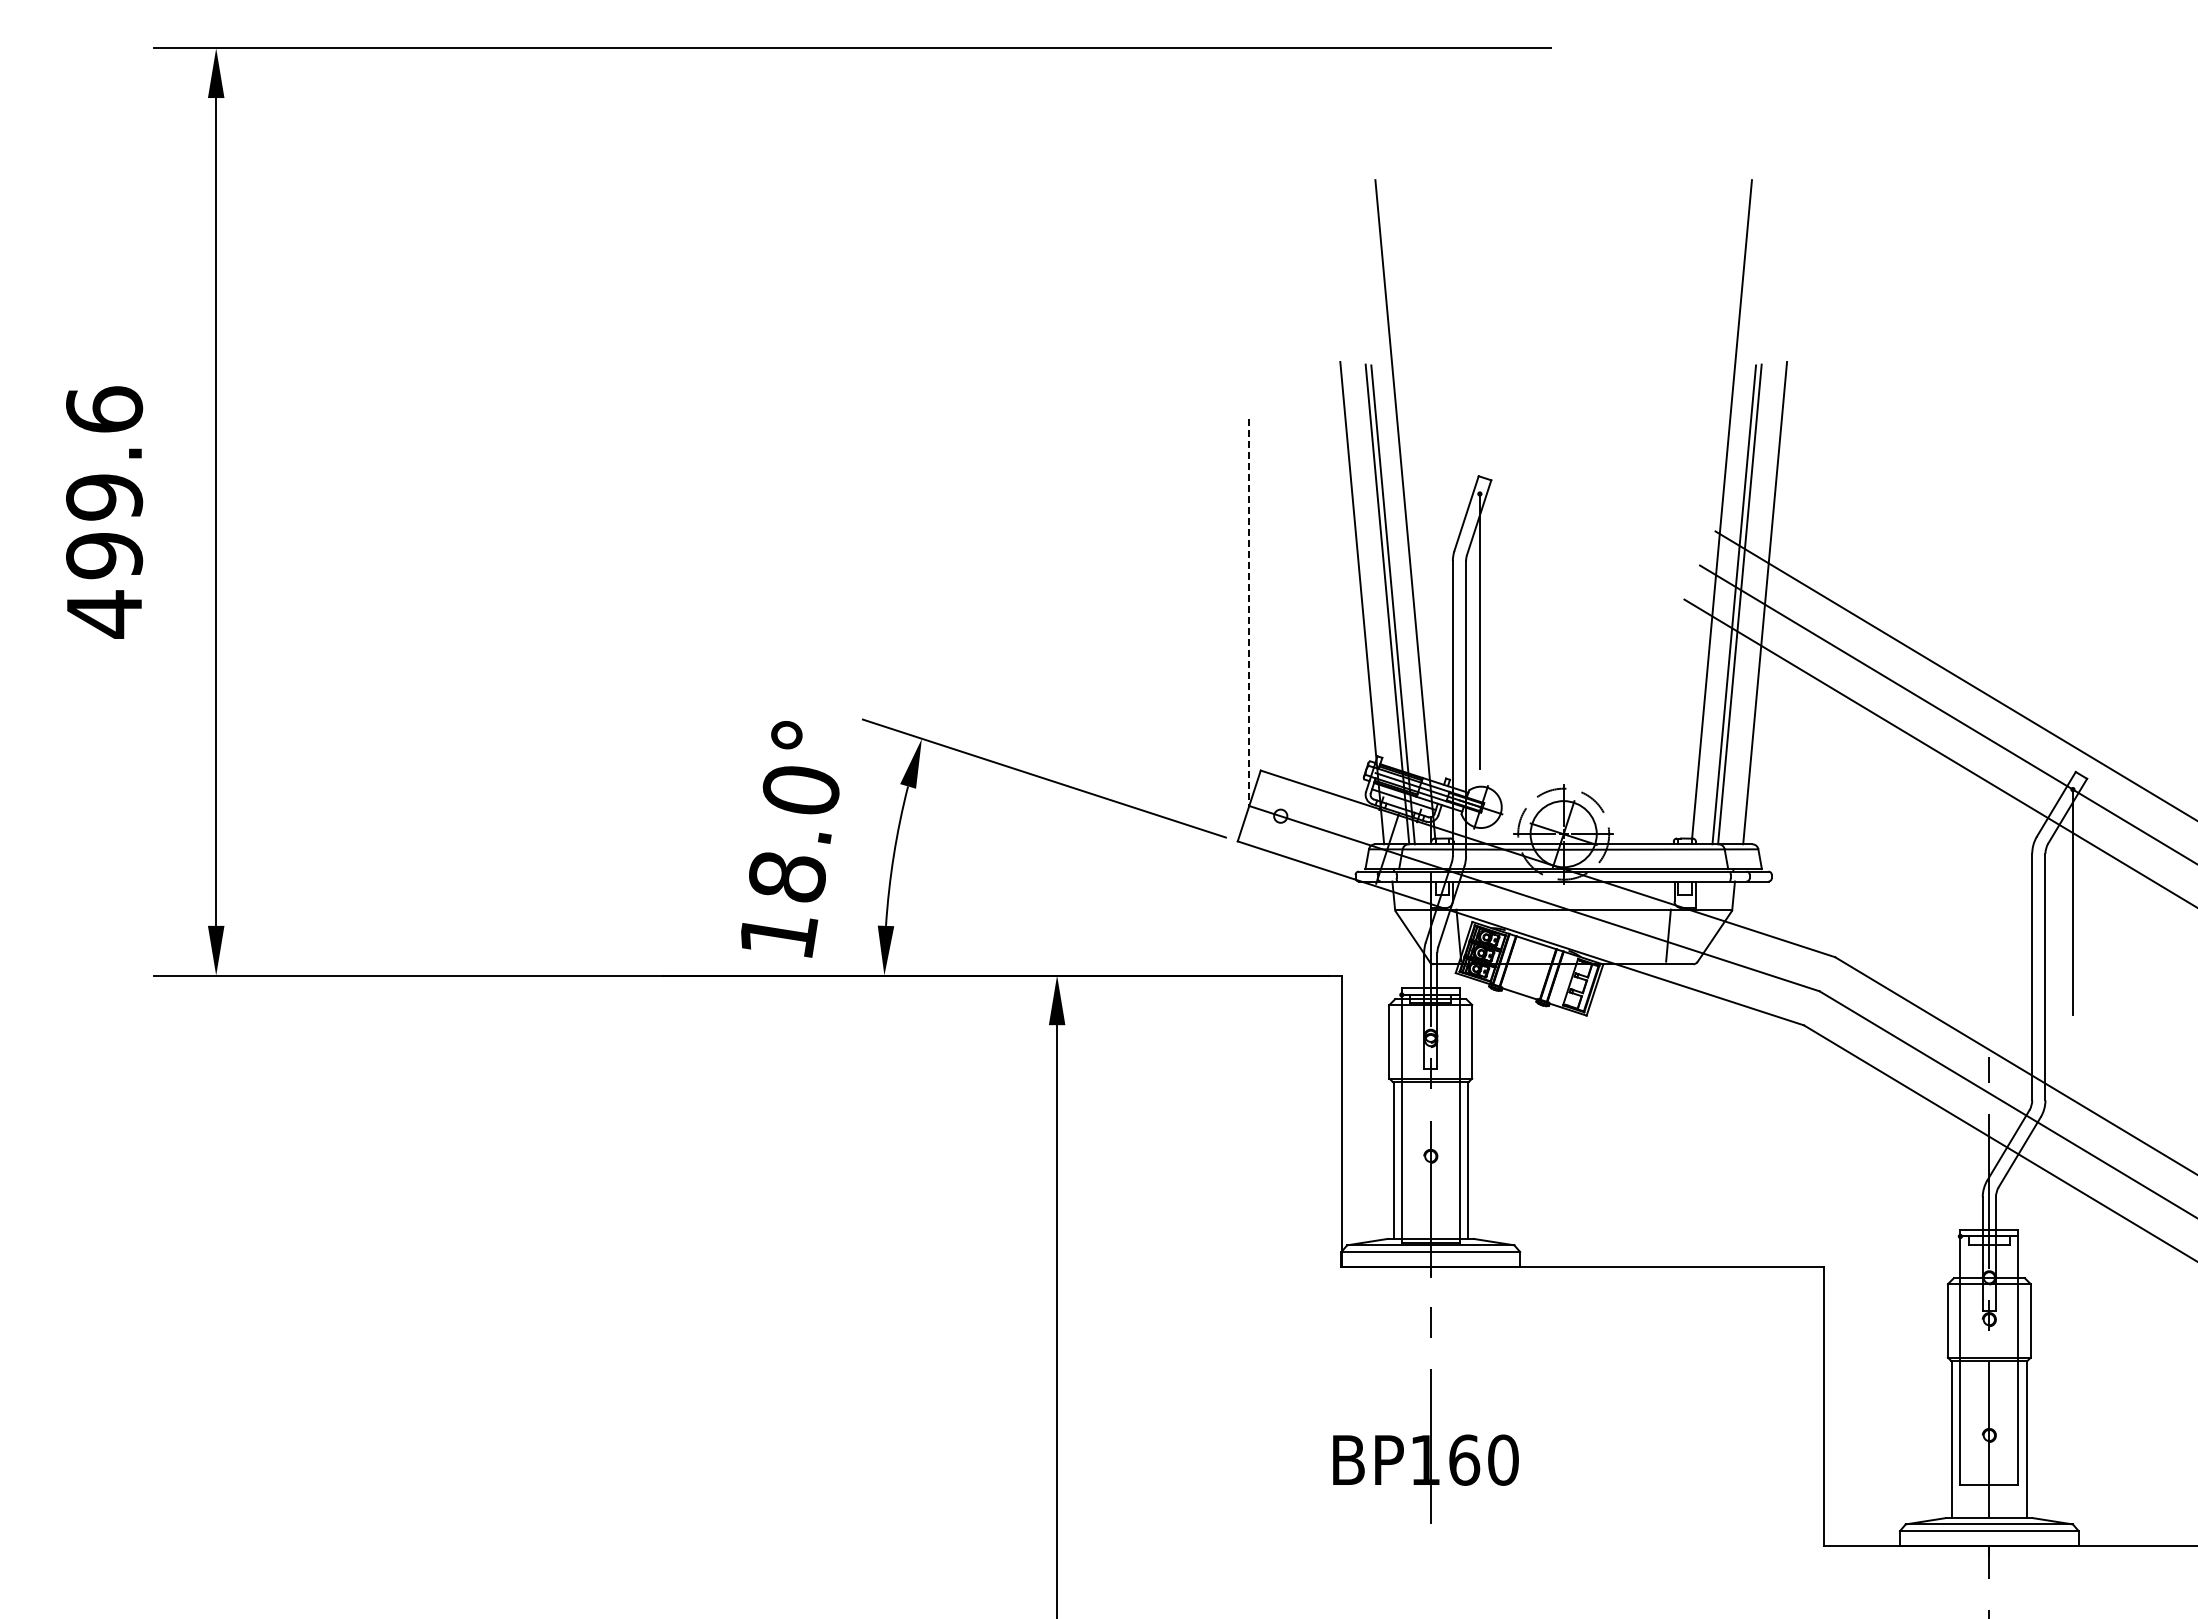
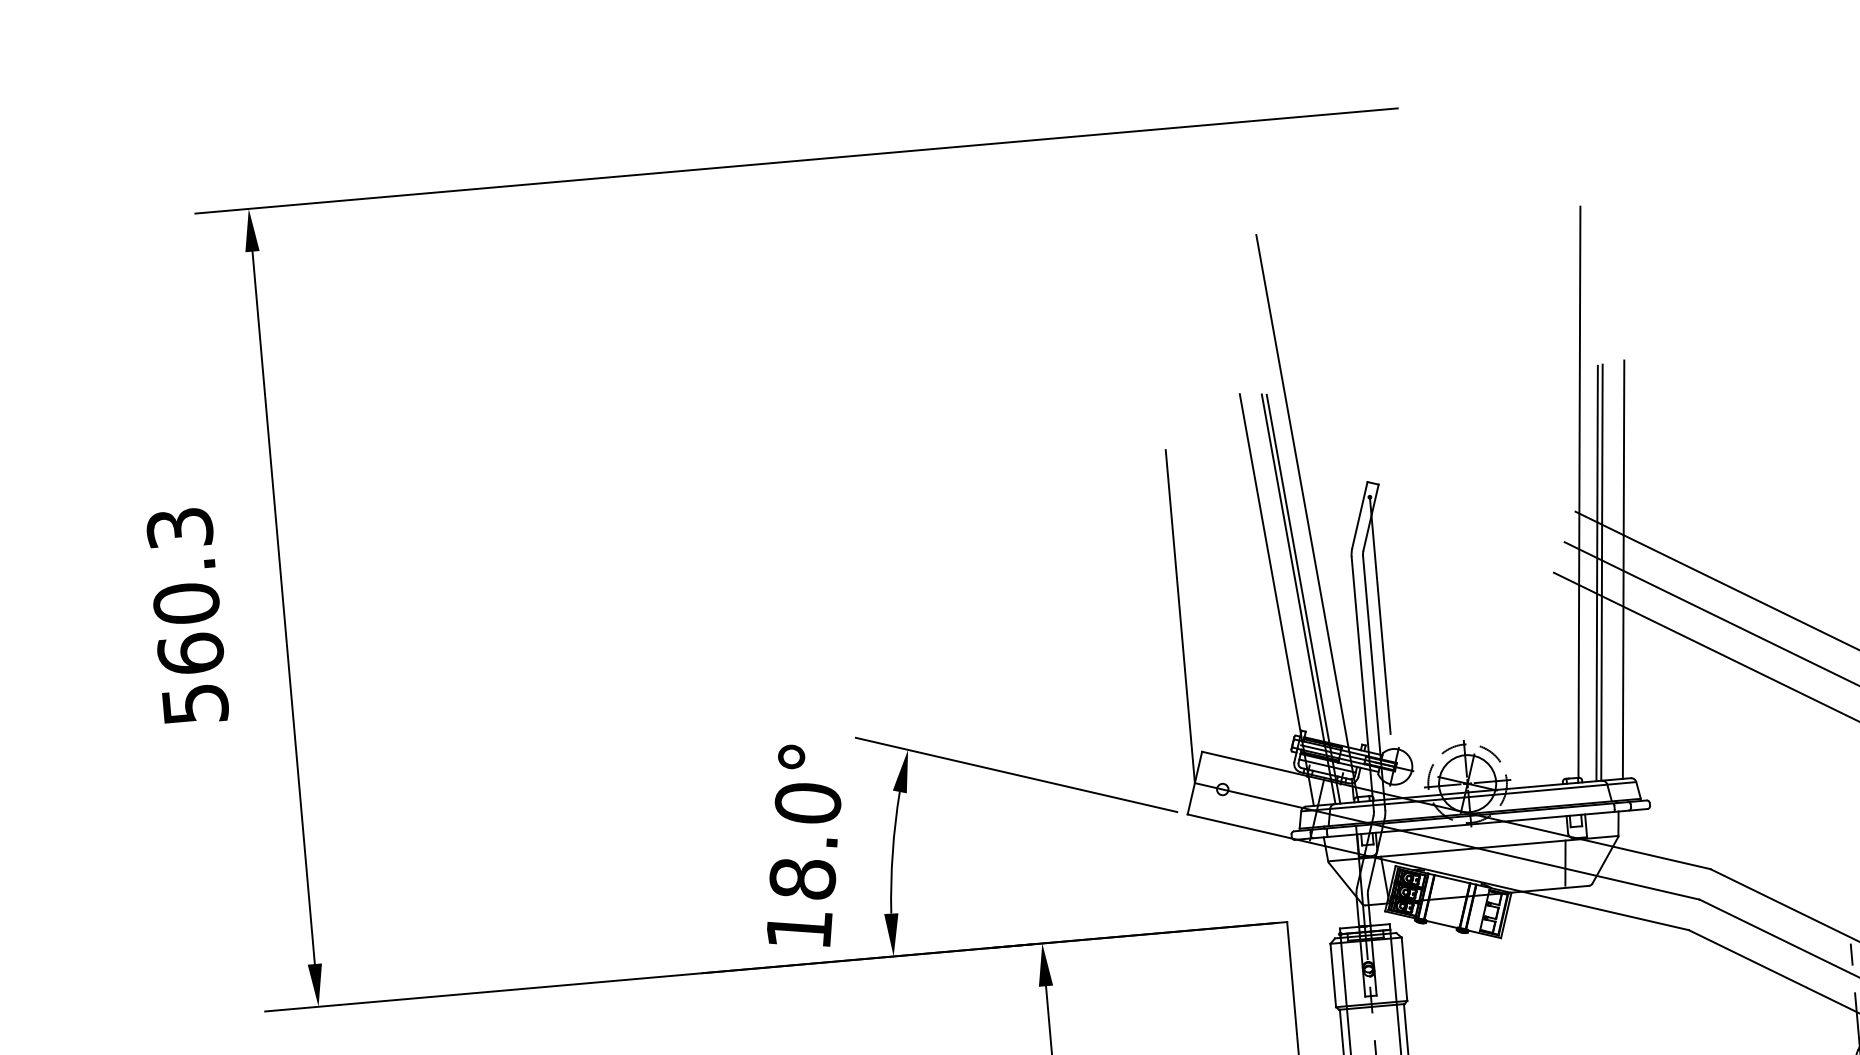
text: (104, 512) -> (187, 616), 499.6 -> 560.3
line: (1249, 613) -> (1180, 617), dashed -> solid

